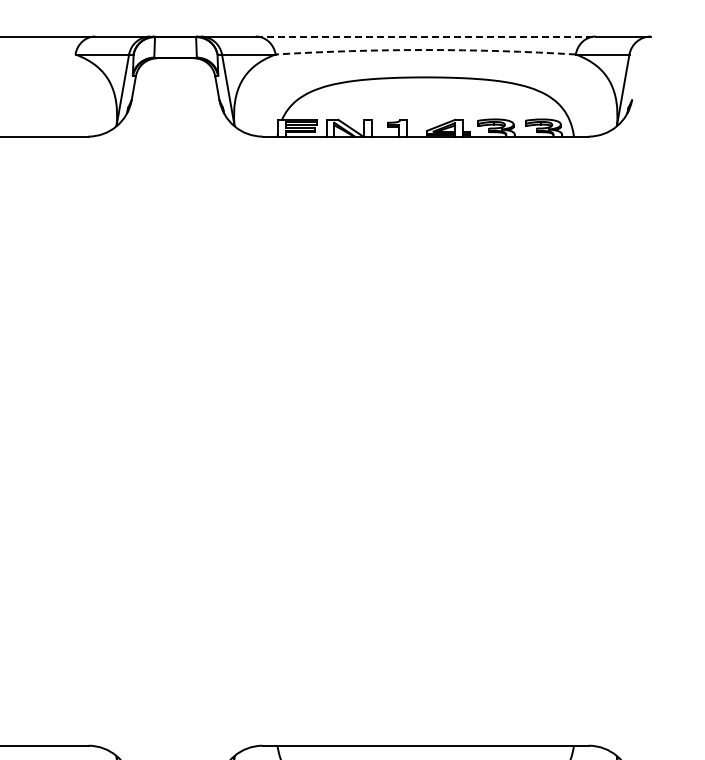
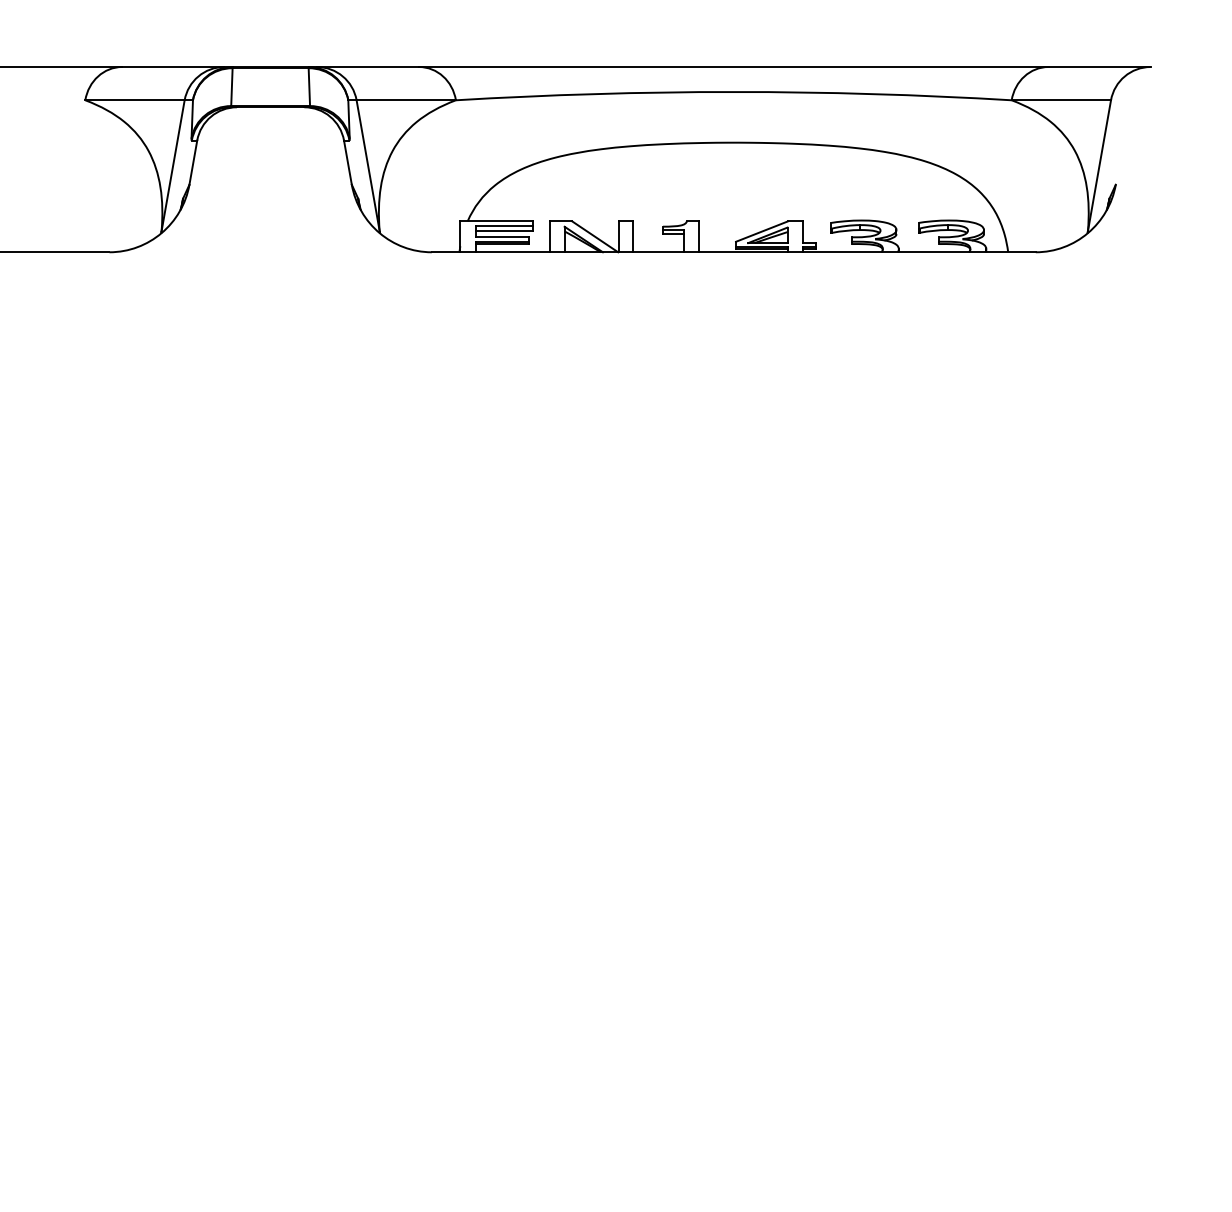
line: (425, 36) -> (733, 66), dashed -> solid
arc: (425, 50) -> (733, 92), dashed -> solid

